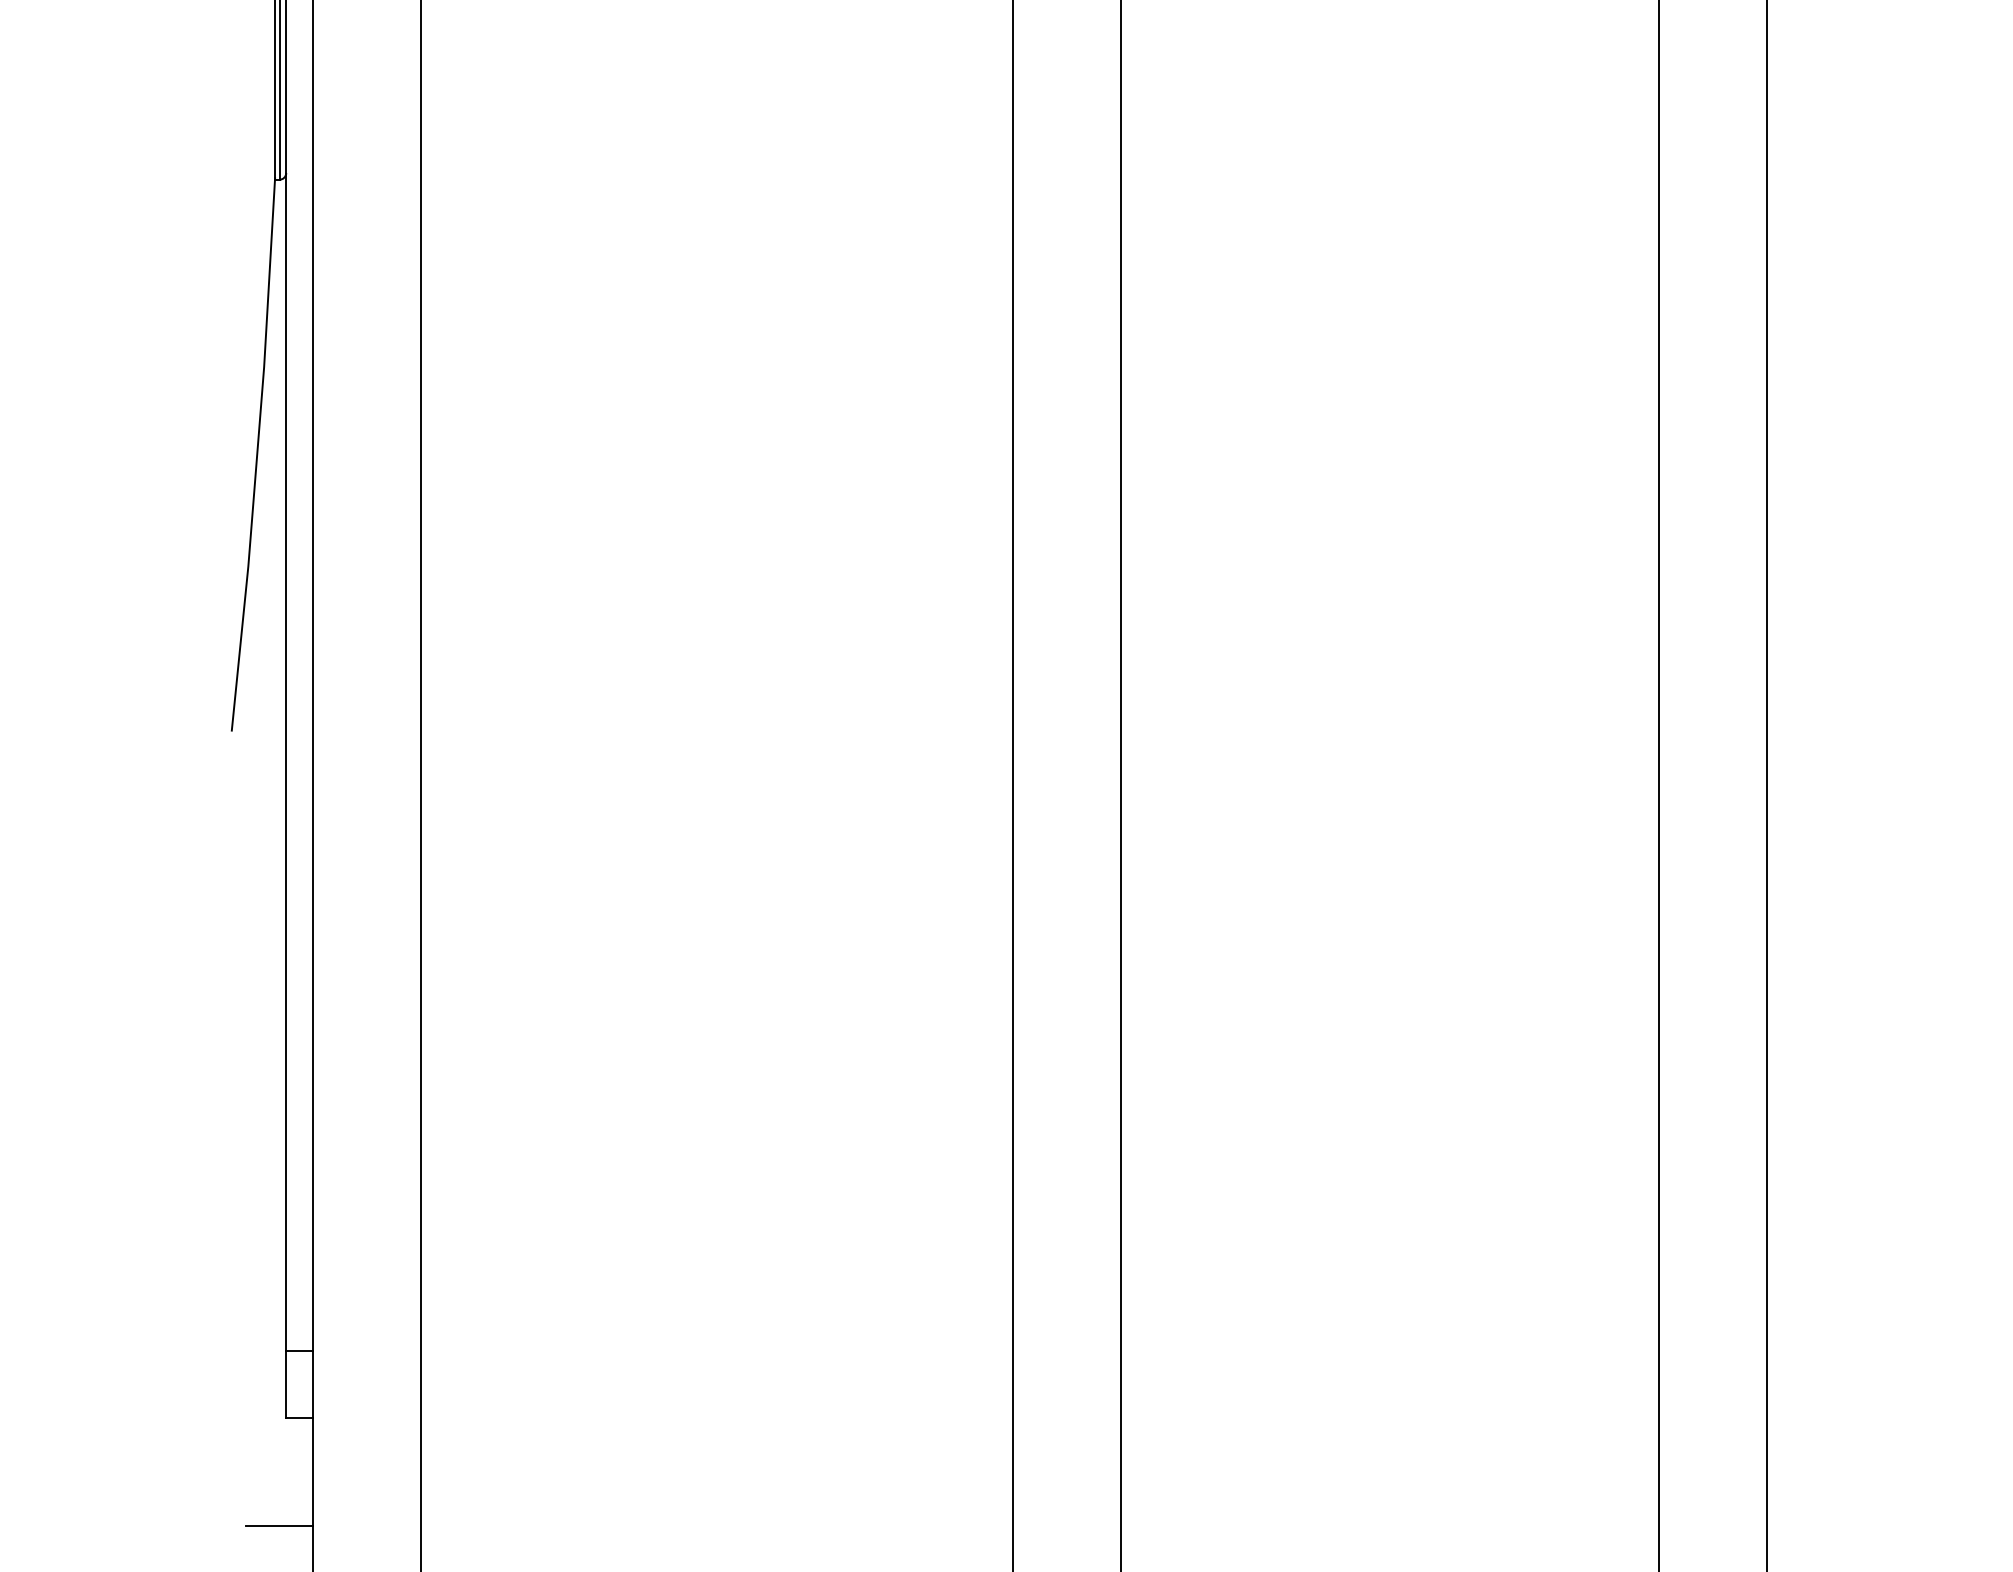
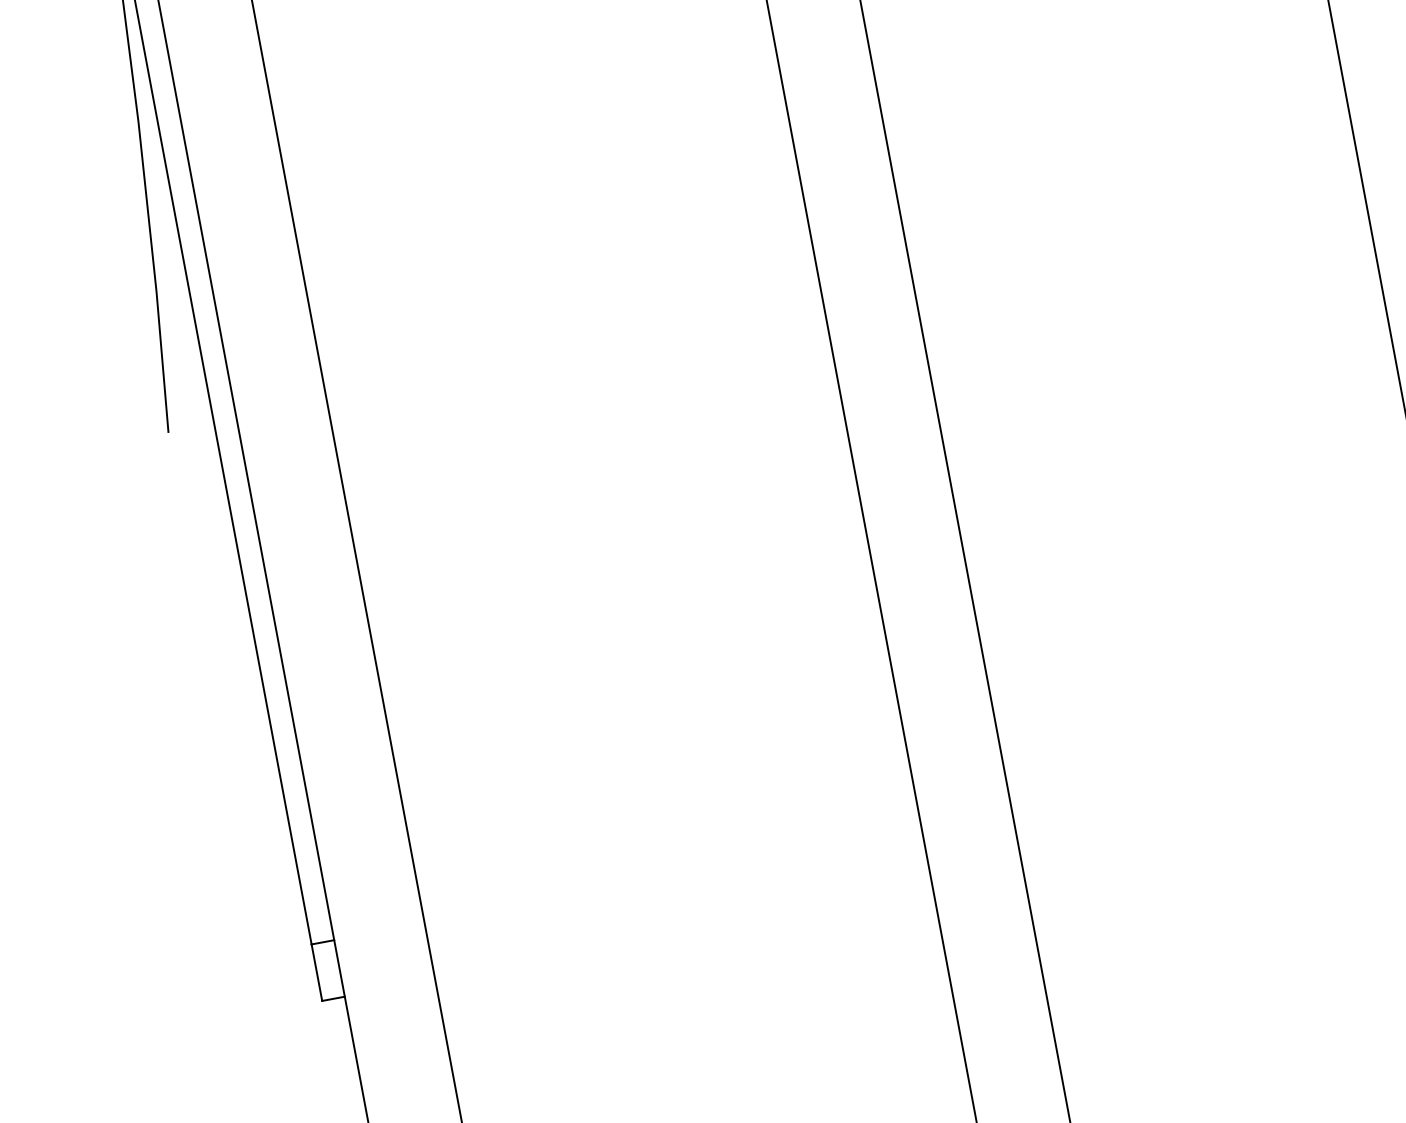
line: (279, 1525) -> (333, 1092), removed

